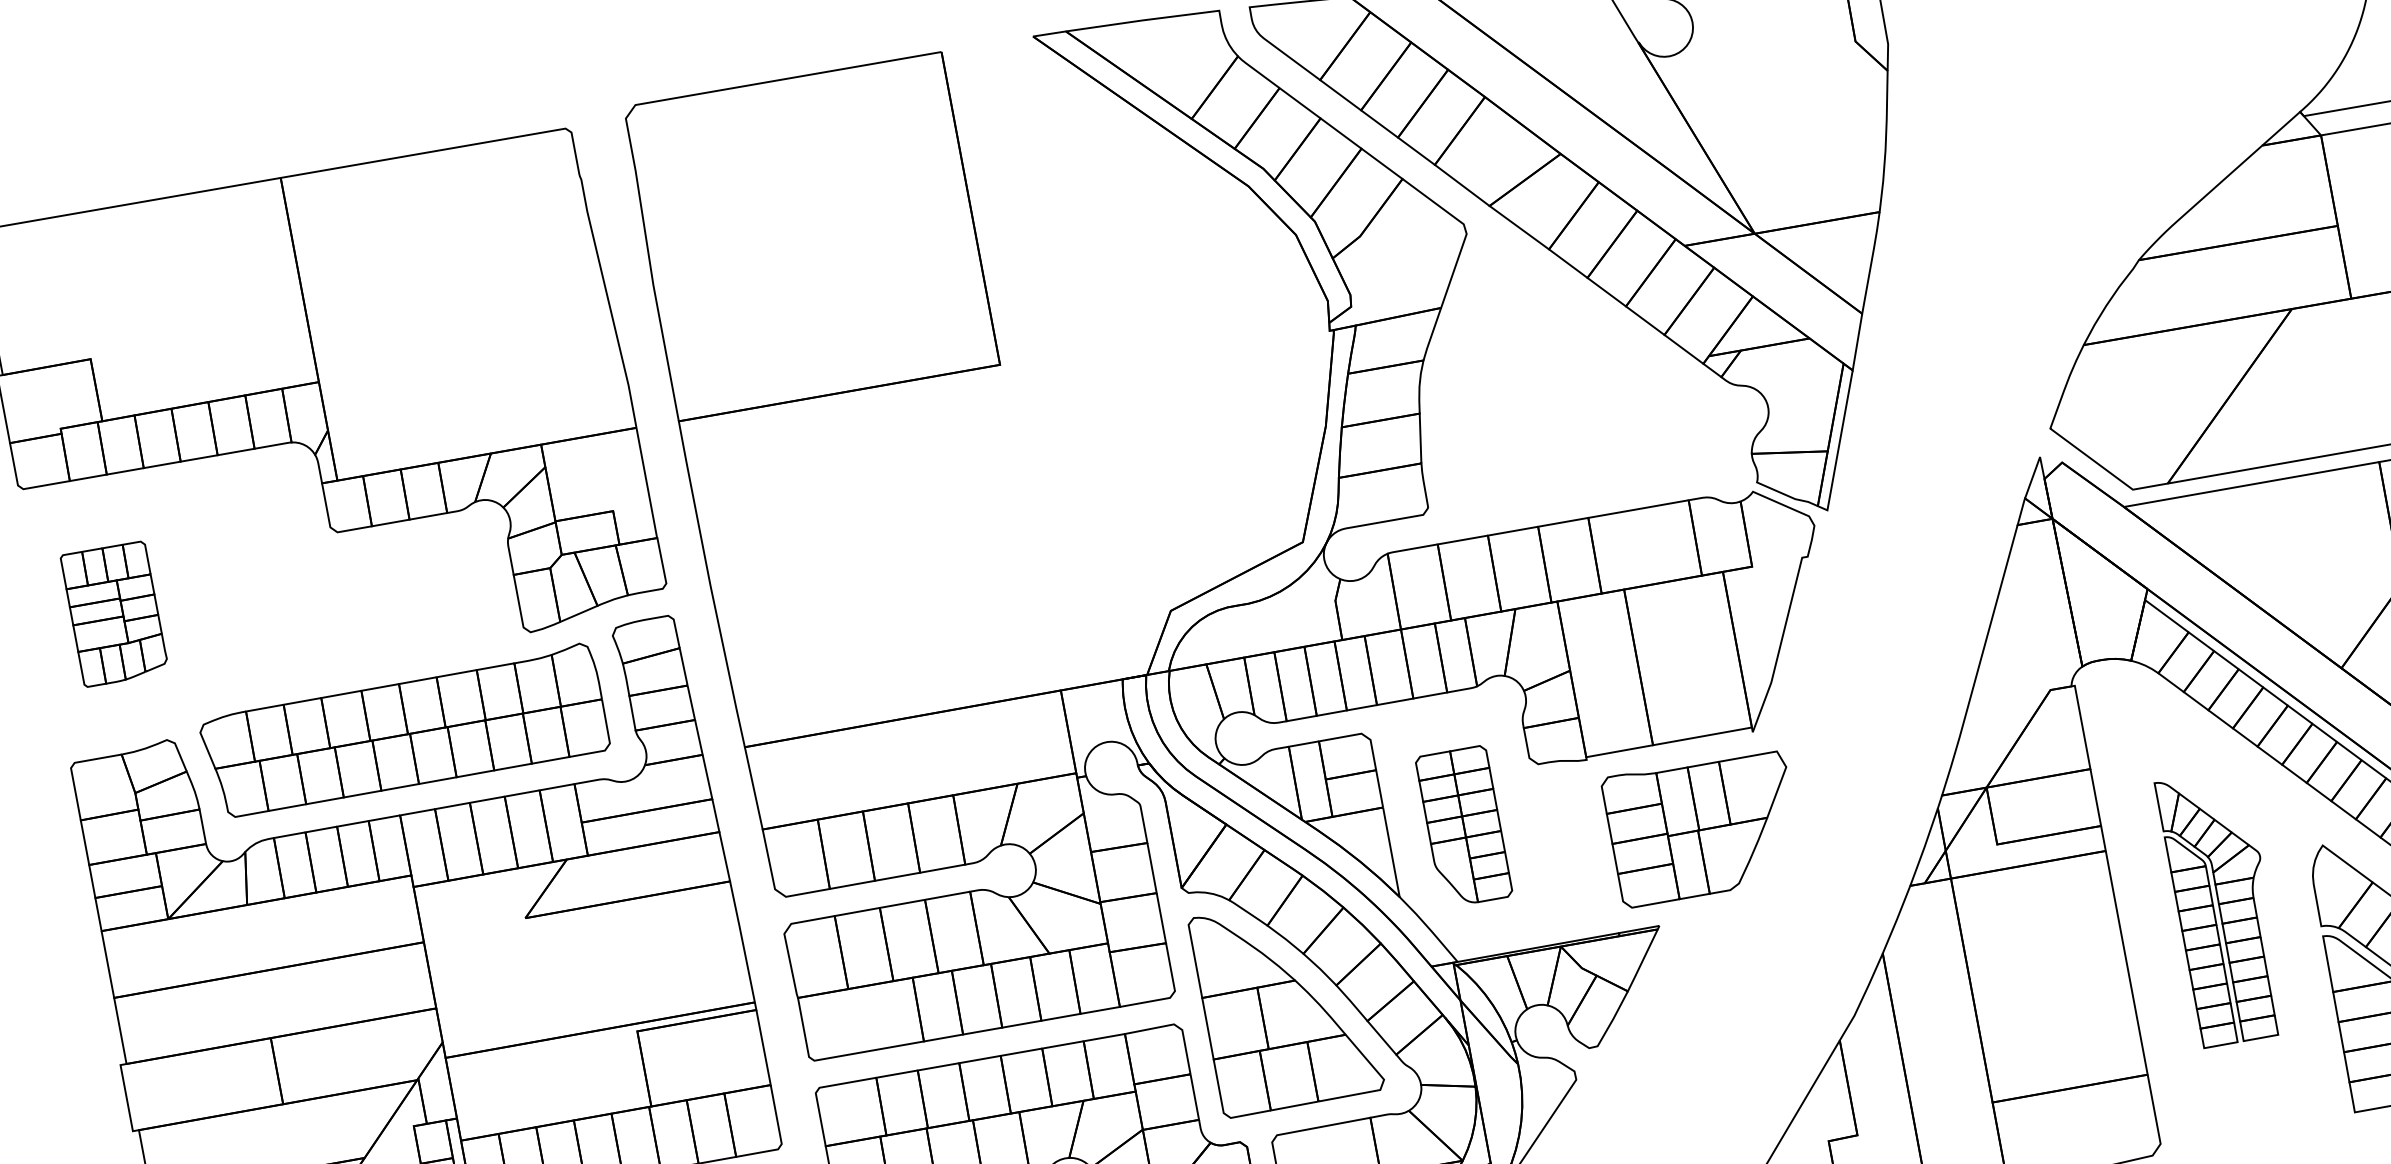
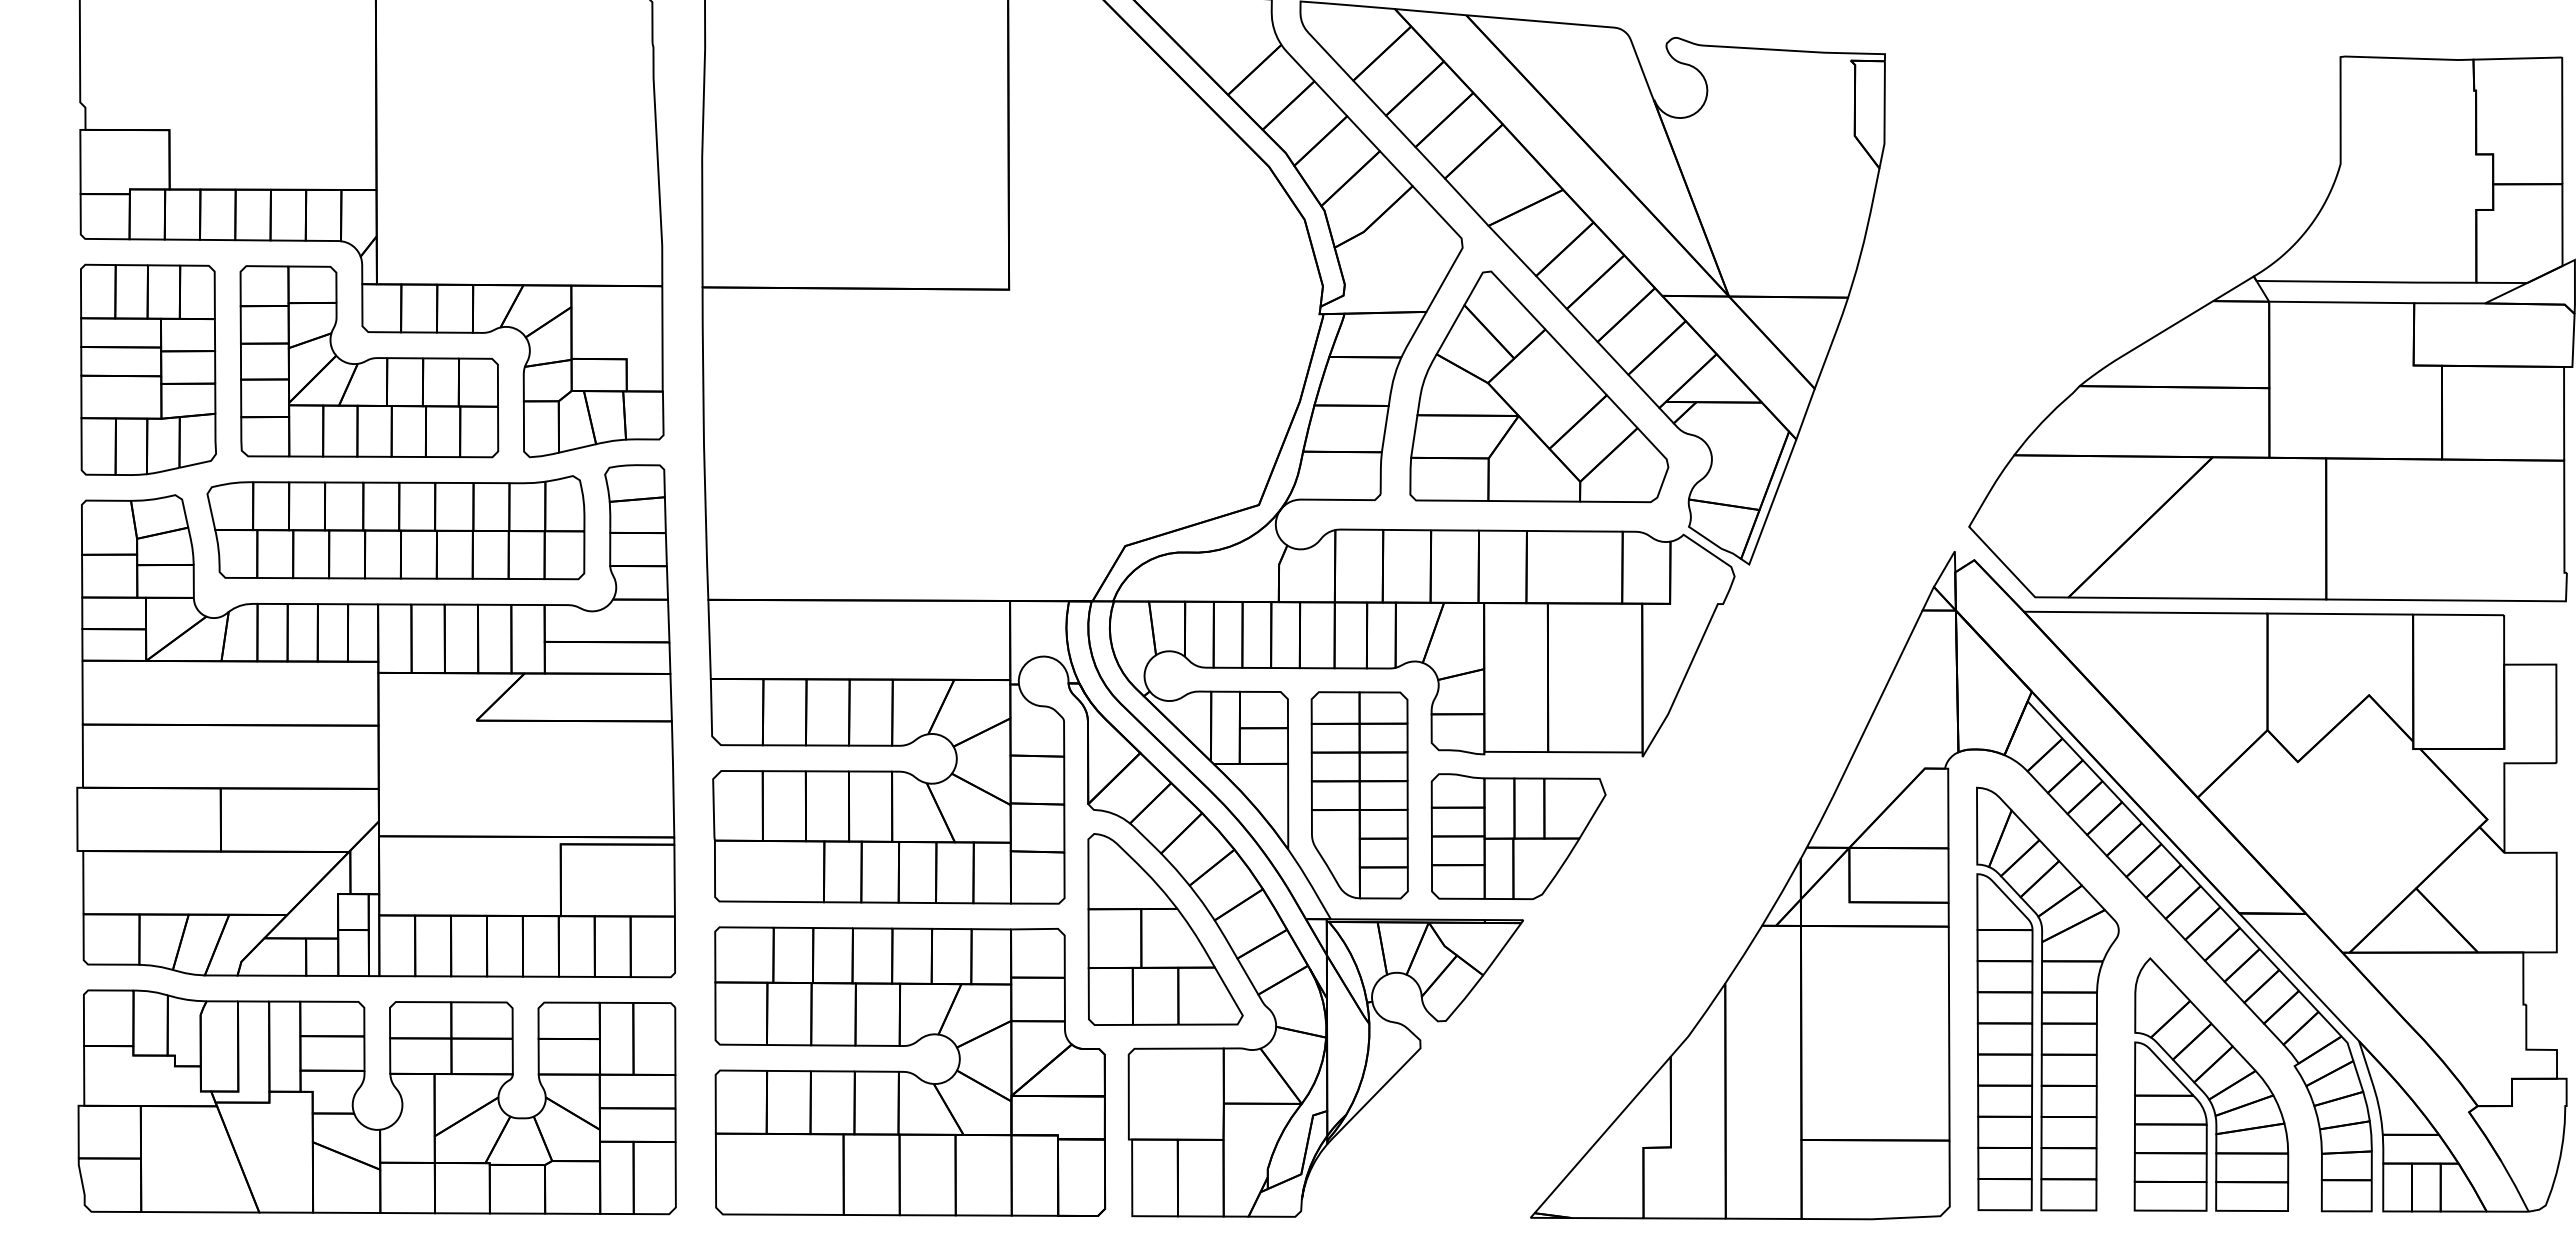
part: (1573, 364) -> (1539, 386), added
part: (344, 562) -> (369, 361), added
part: (114, 613) -> (148, 369), size x1.67
part: (1463, 826) -> (1359, 795), size x1.43
part: (1703, 827) -> (1518, 836), moved
part: (2222, 907) -> (2047, 998), size x1.67

